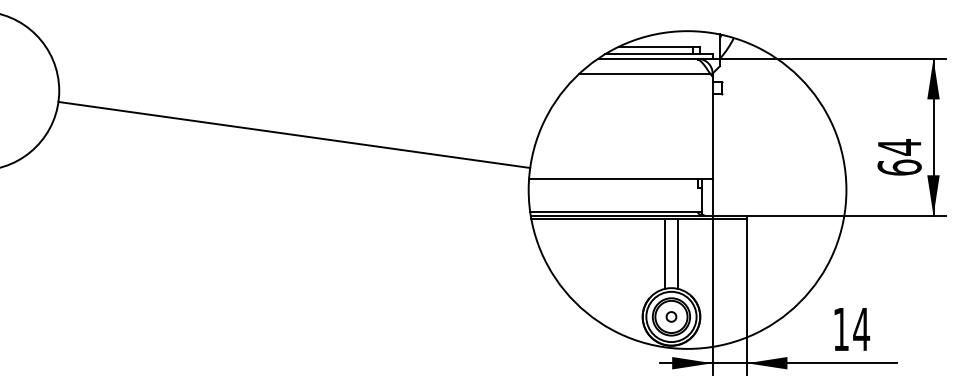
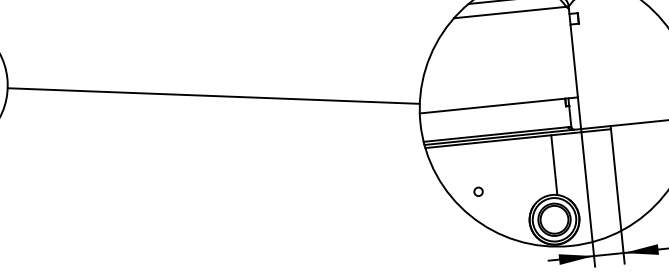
line: (665, 253) -> (543, 165), removed
circle: (671, 316) -> (478, 191), moved

